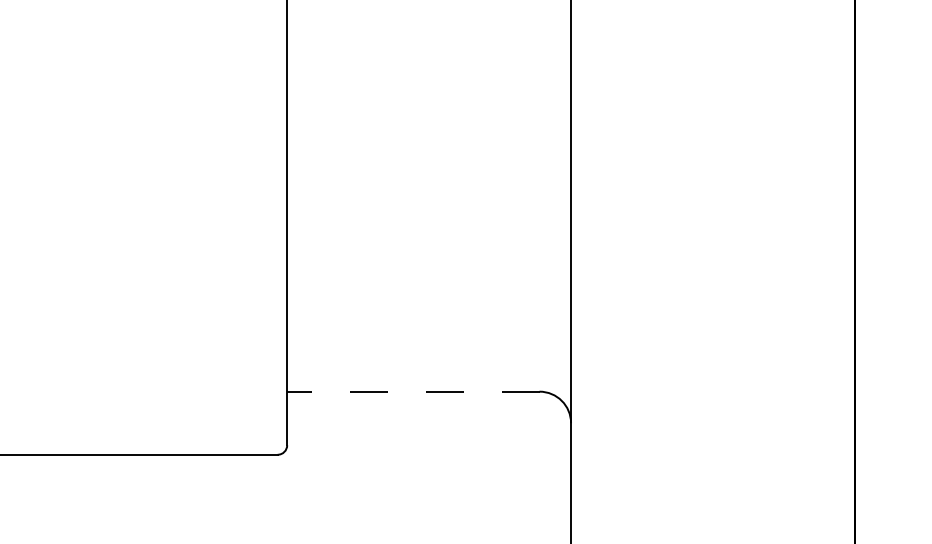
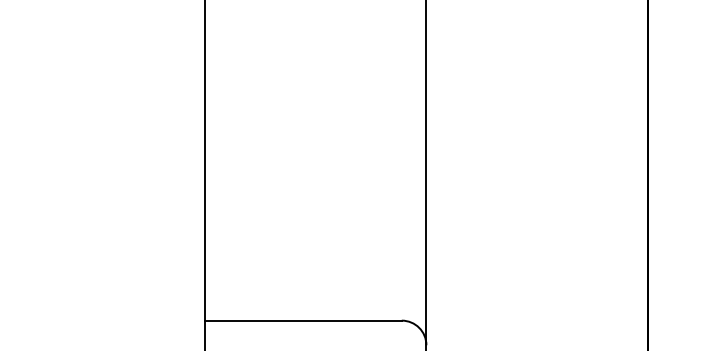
line: (412, 391) -> (302, 320), dashed -> solid

